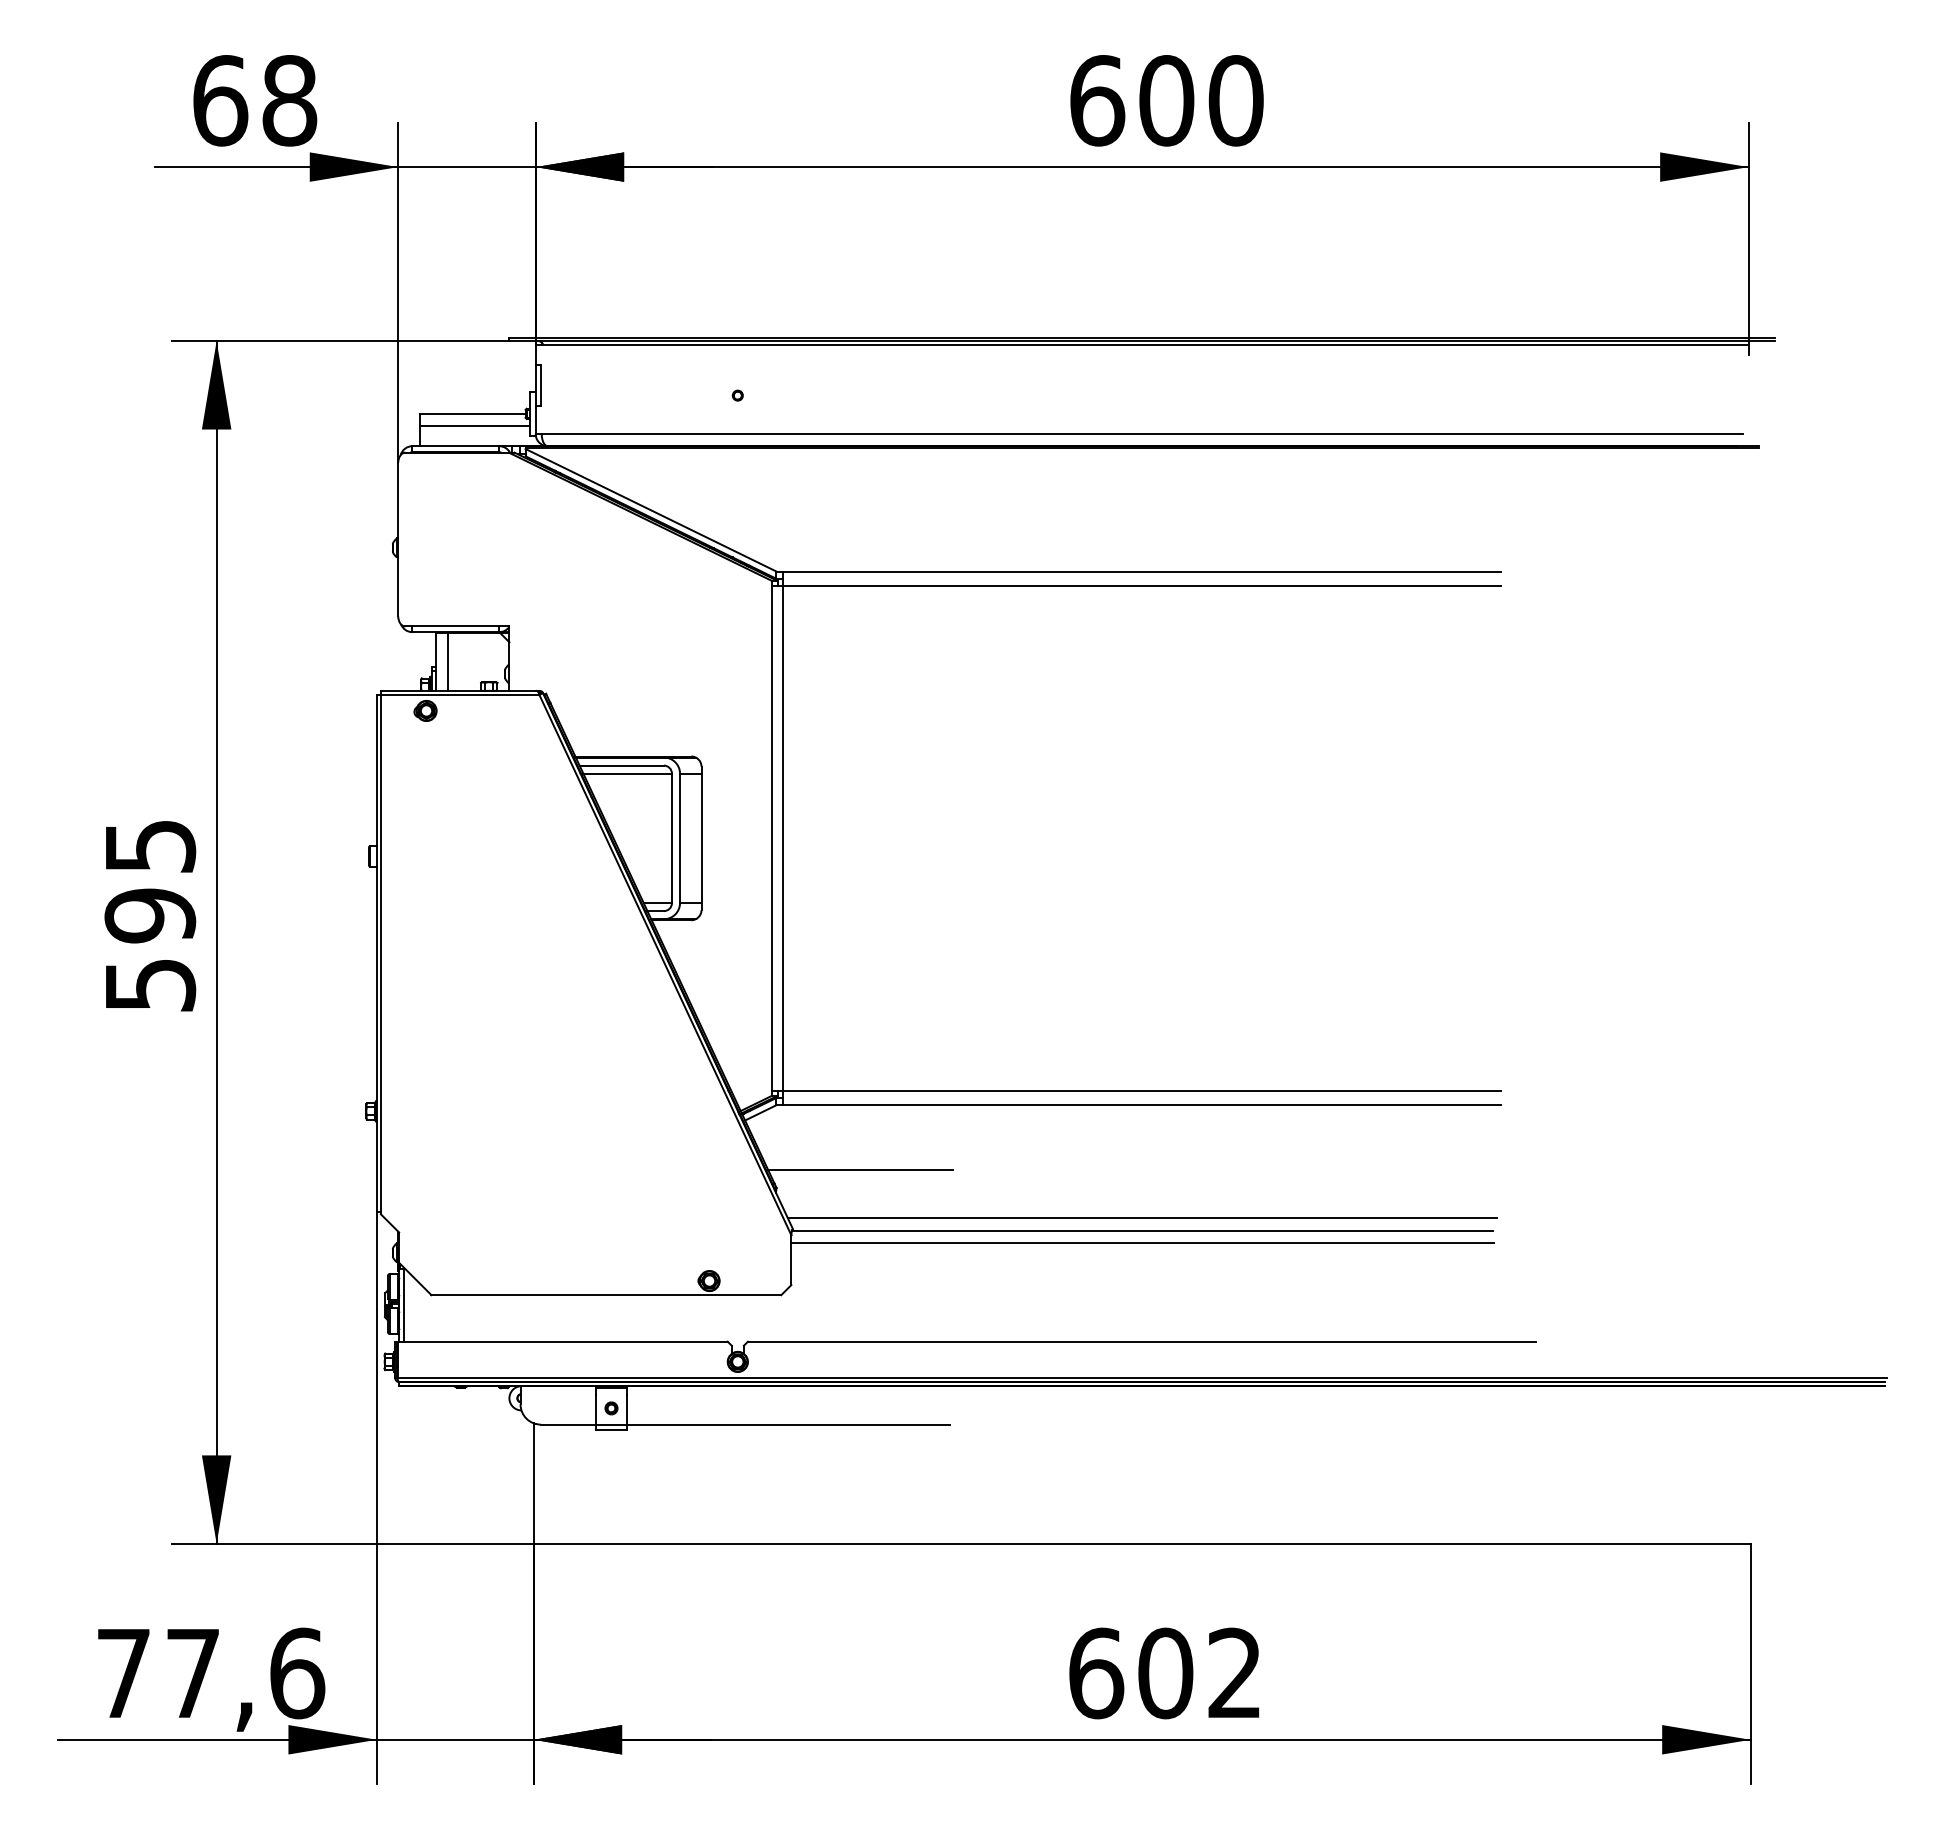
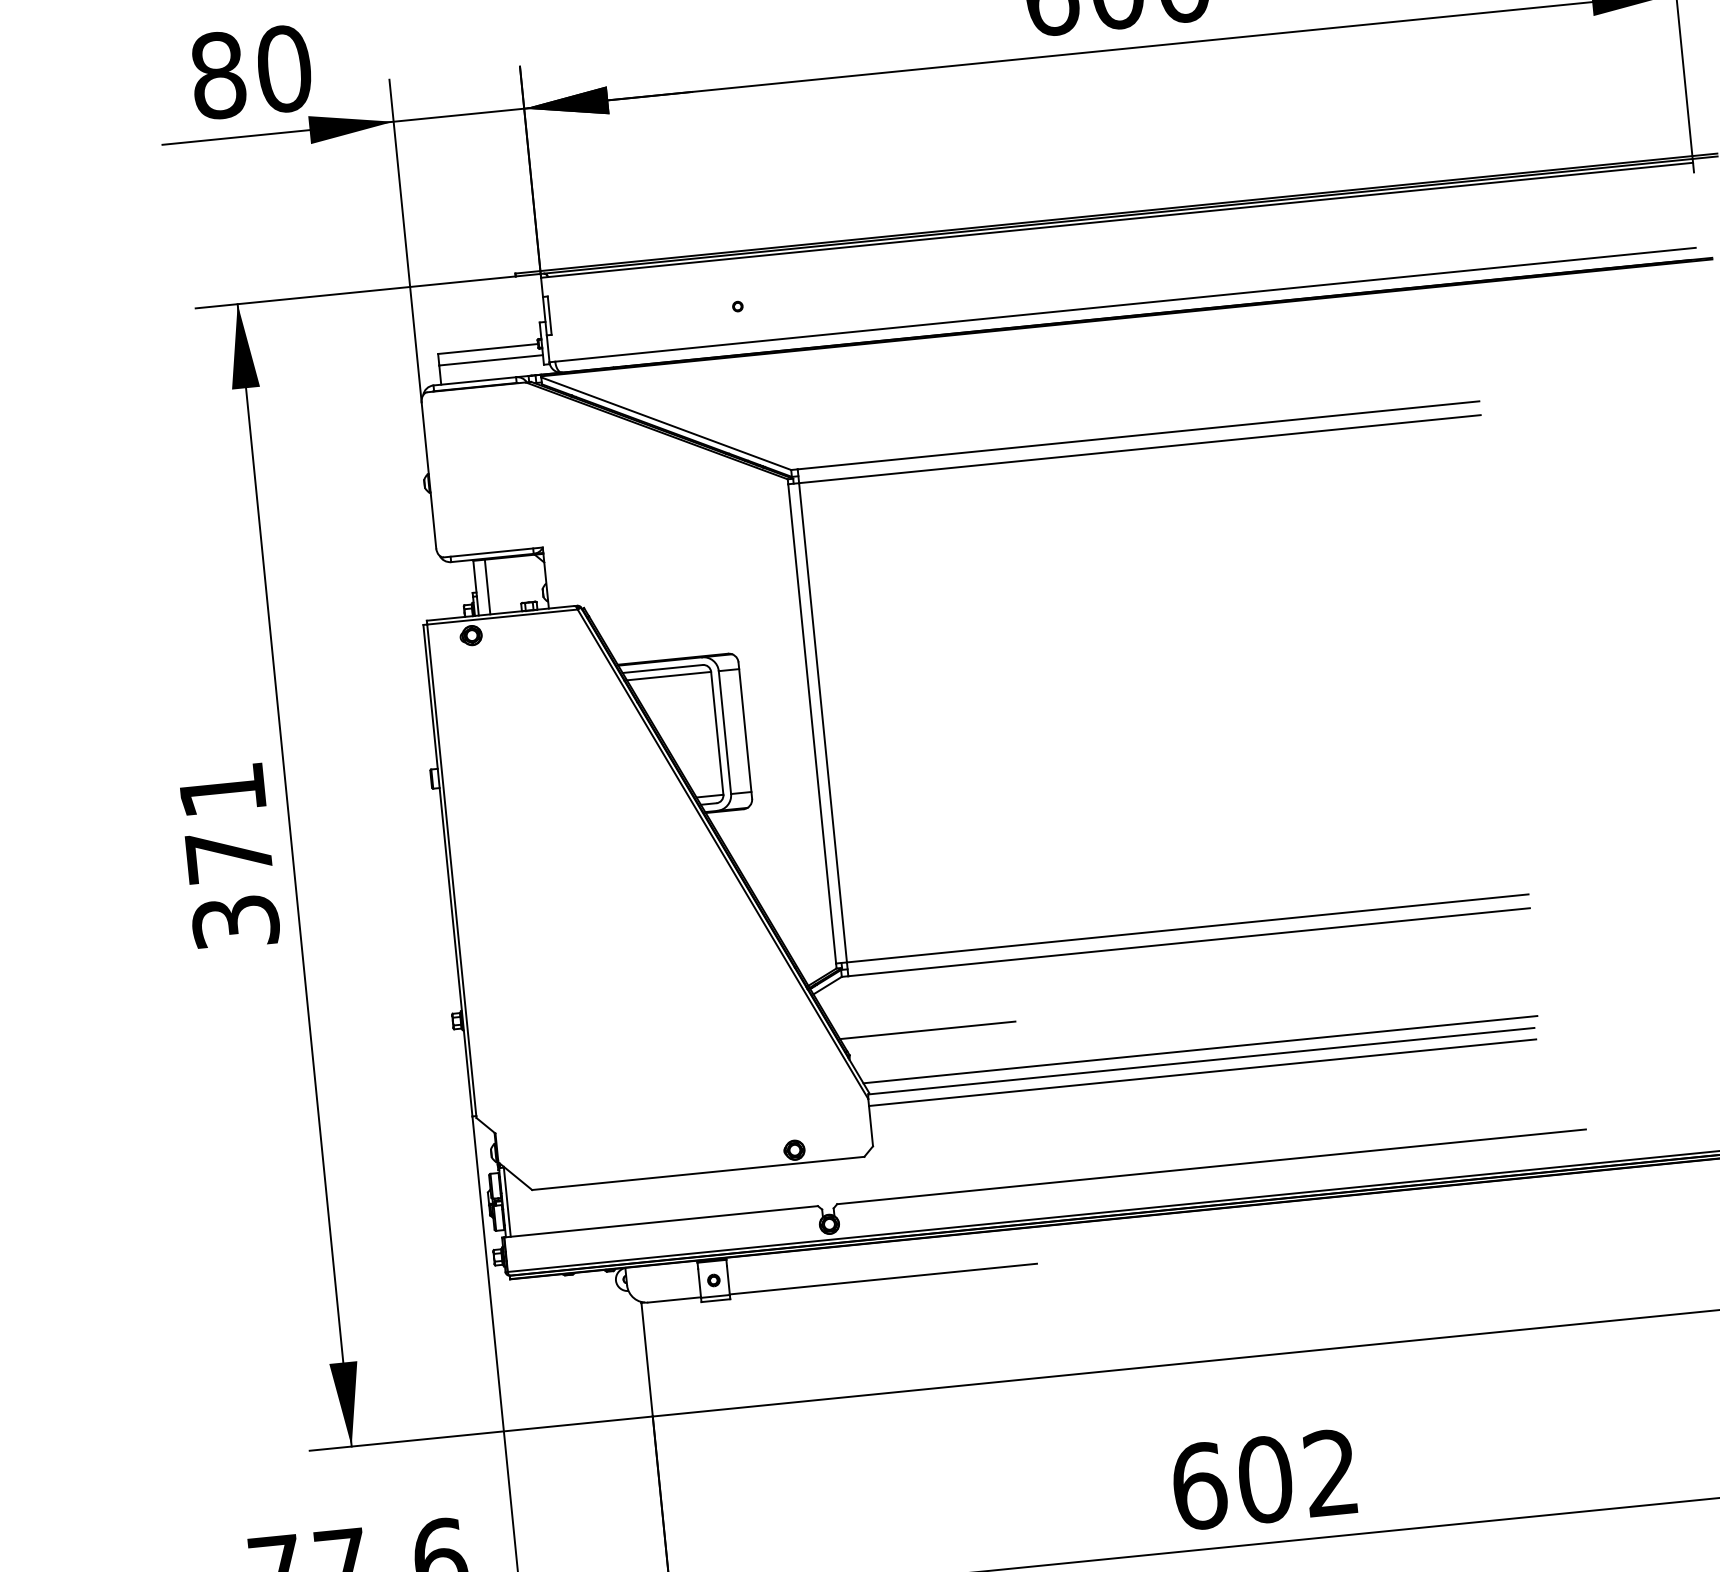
text: (255, 100) -> (251, 72), 68 -> 80
text: (150, 916) -> (229, 856), 595 -> 371

